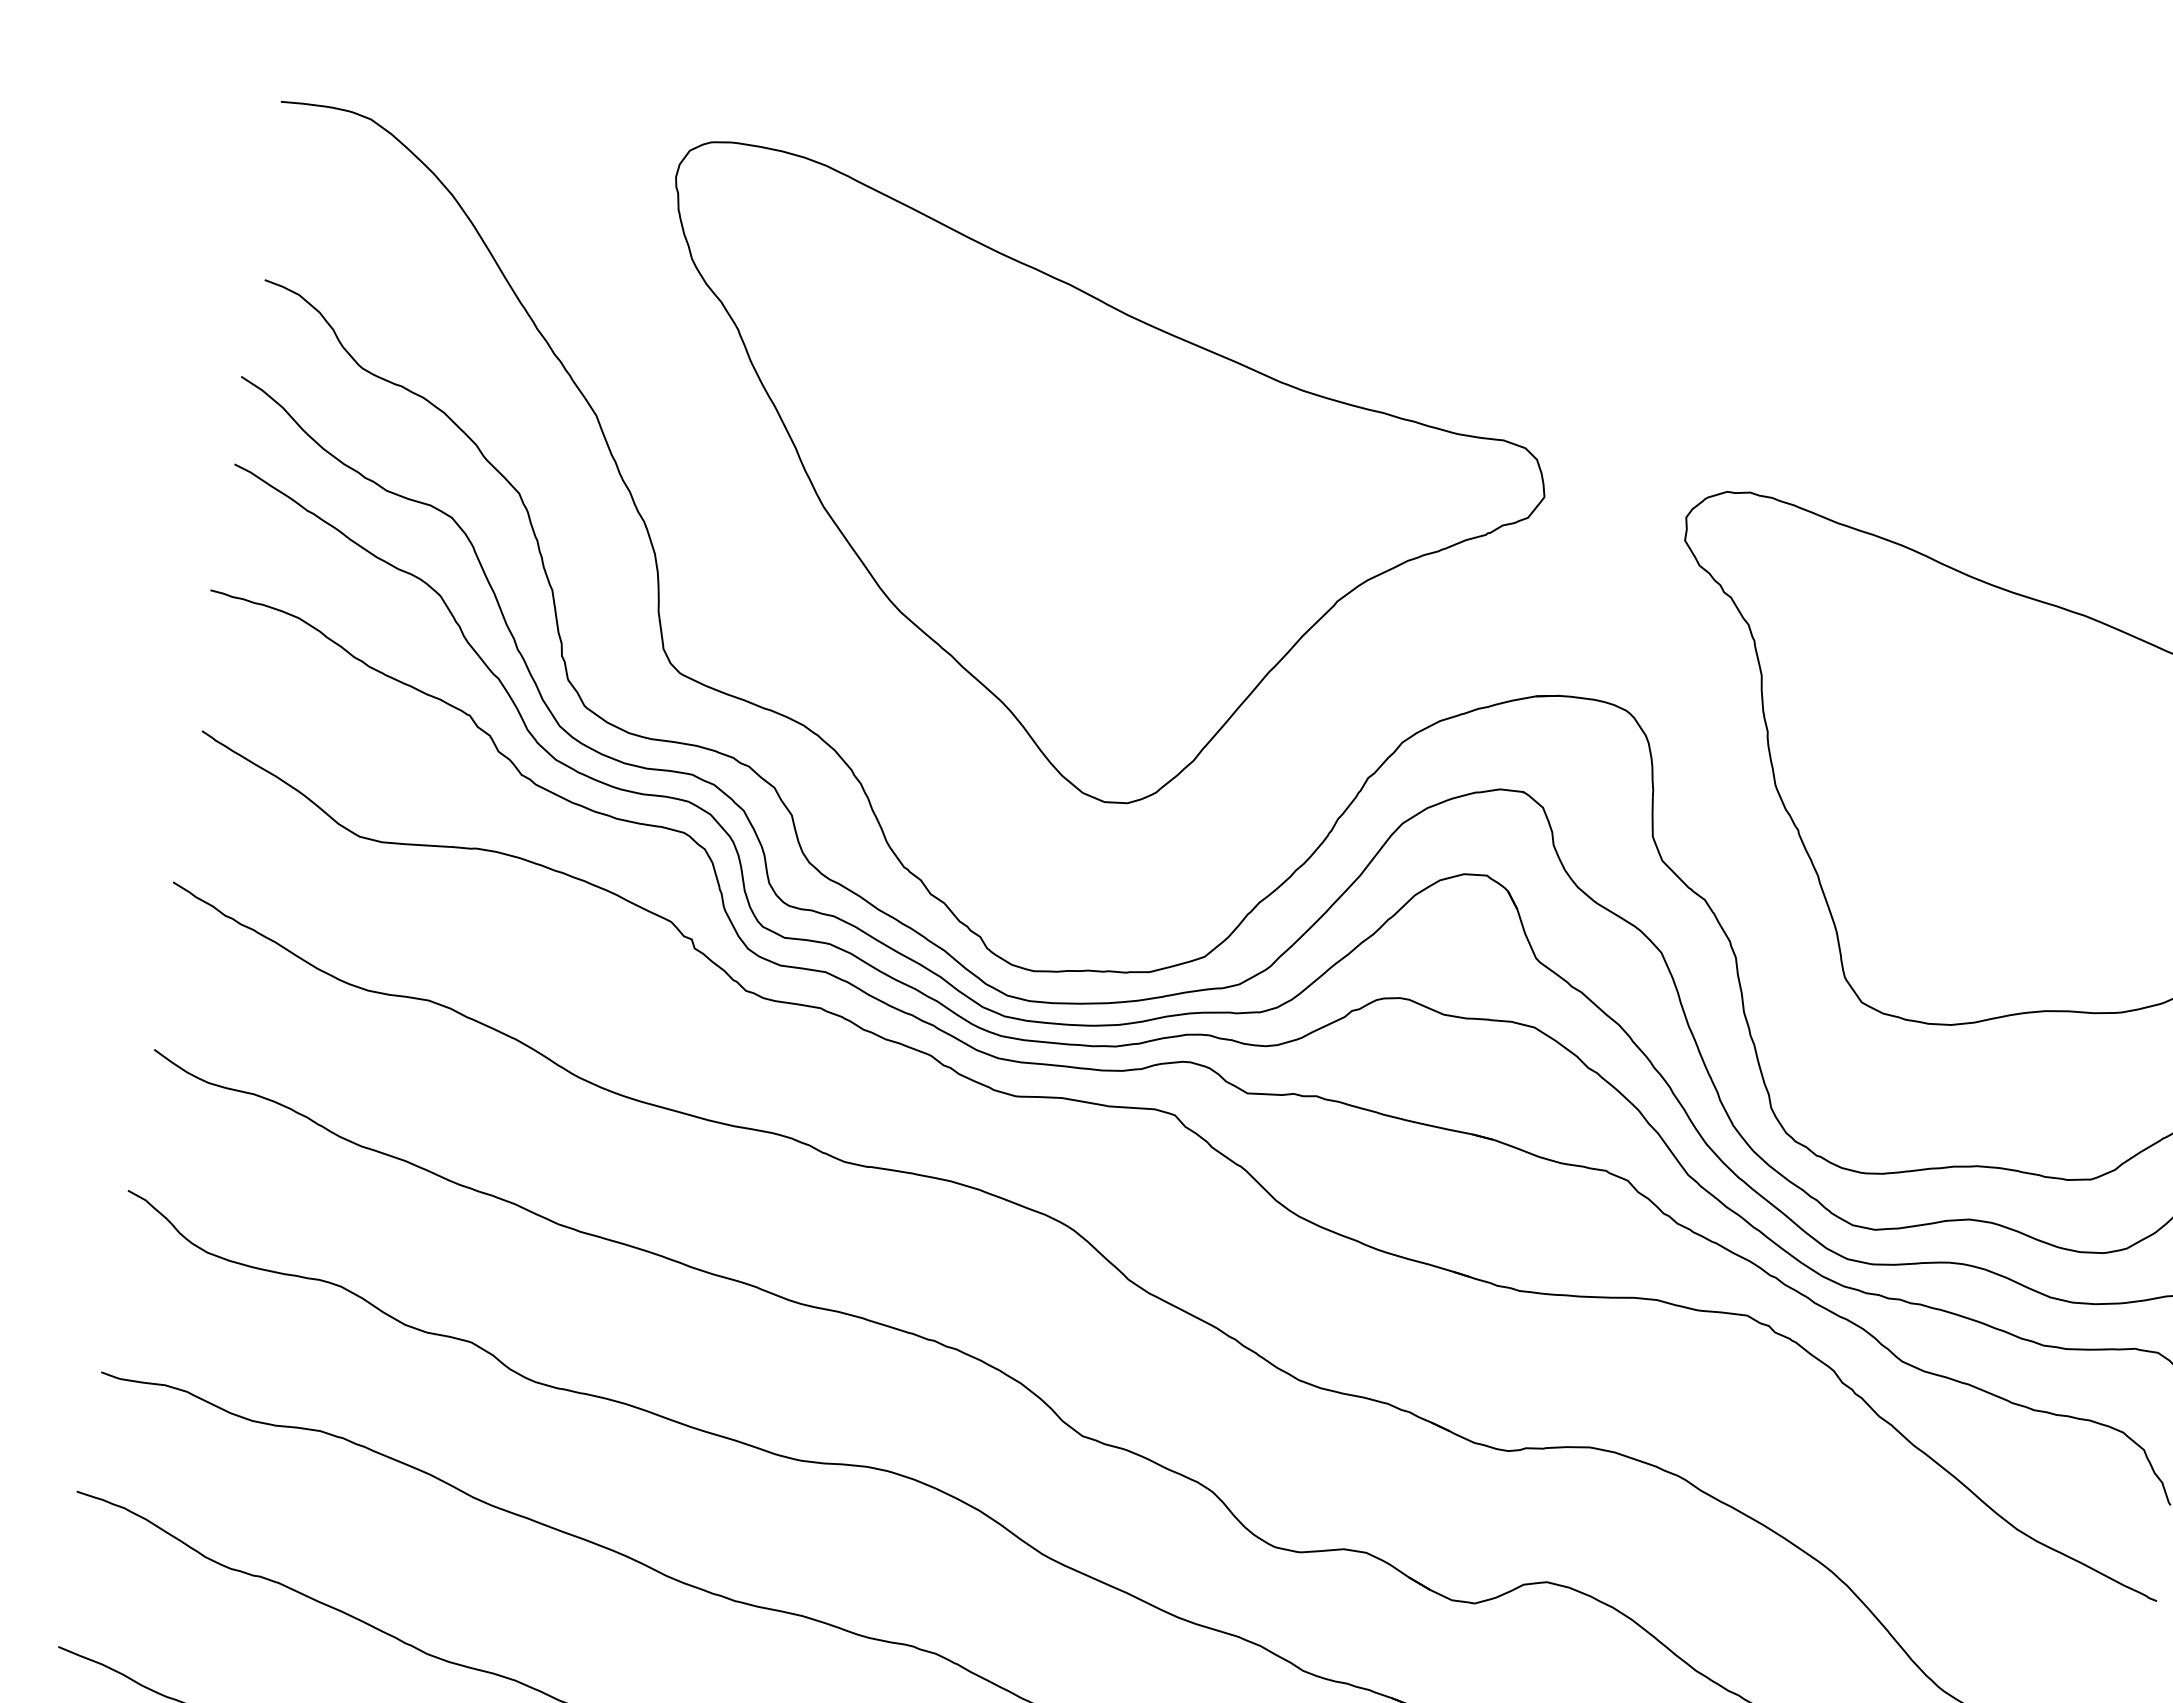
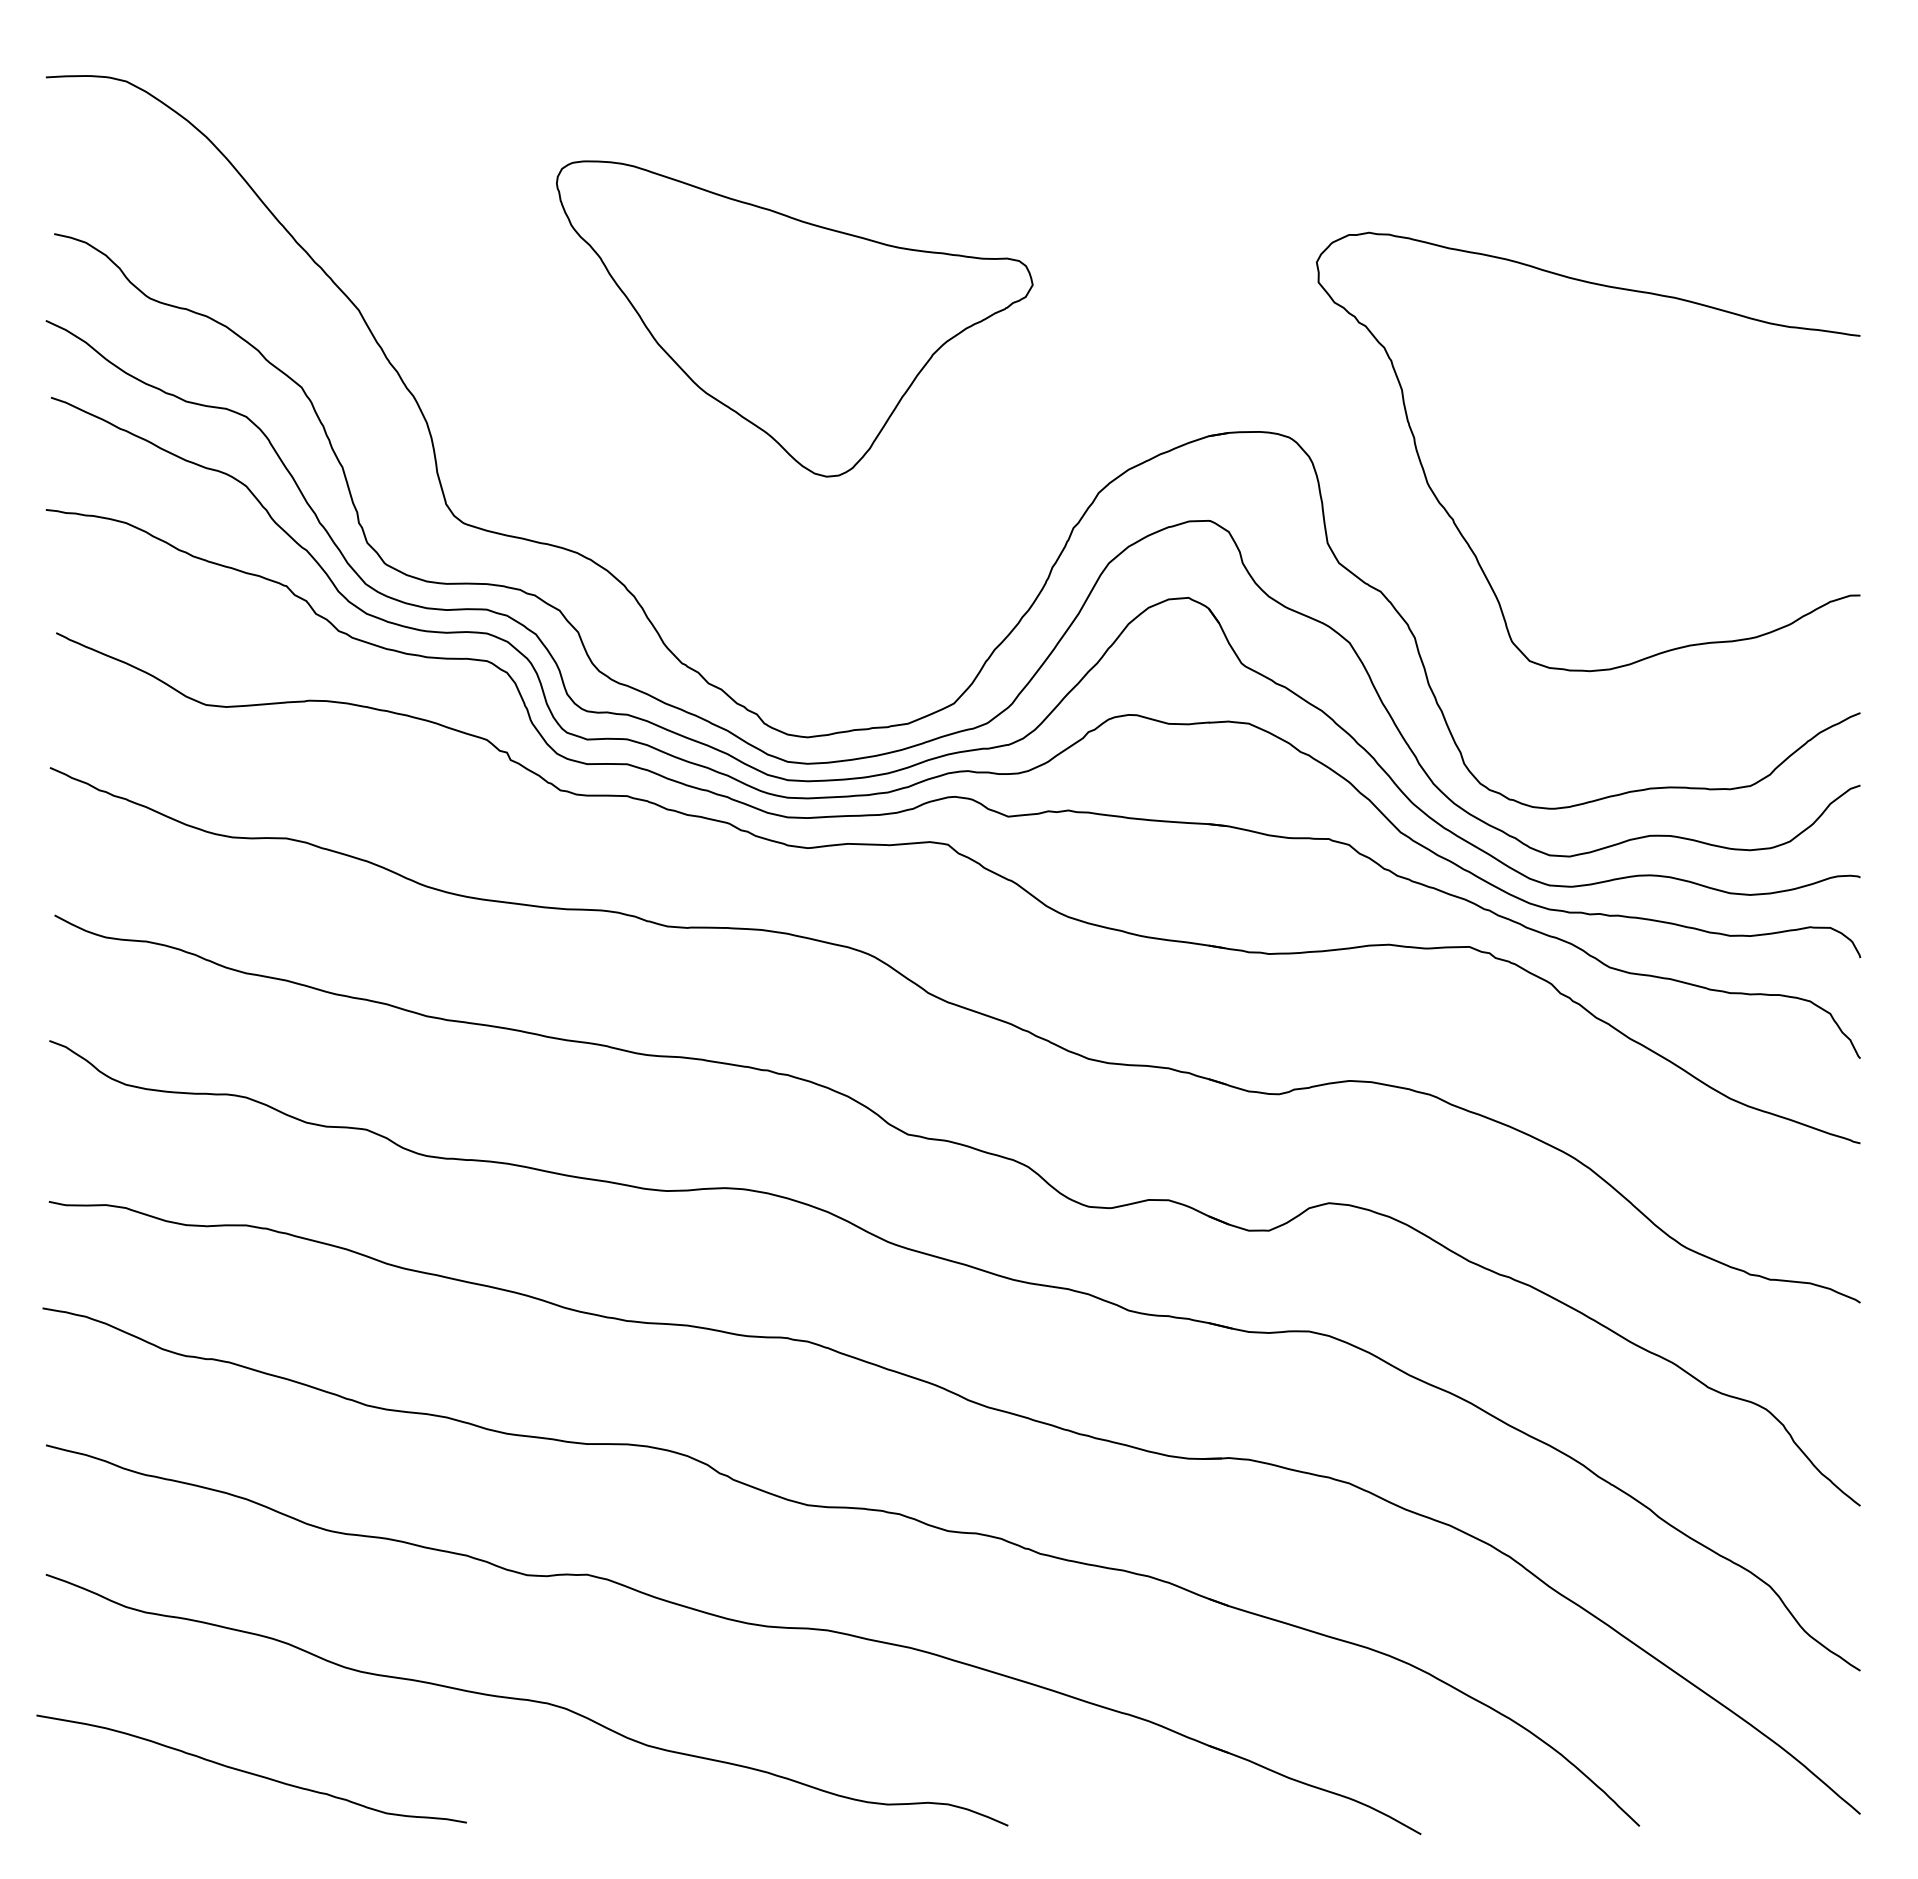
part: (1087, 495) -> (794, 318), size x0.6

